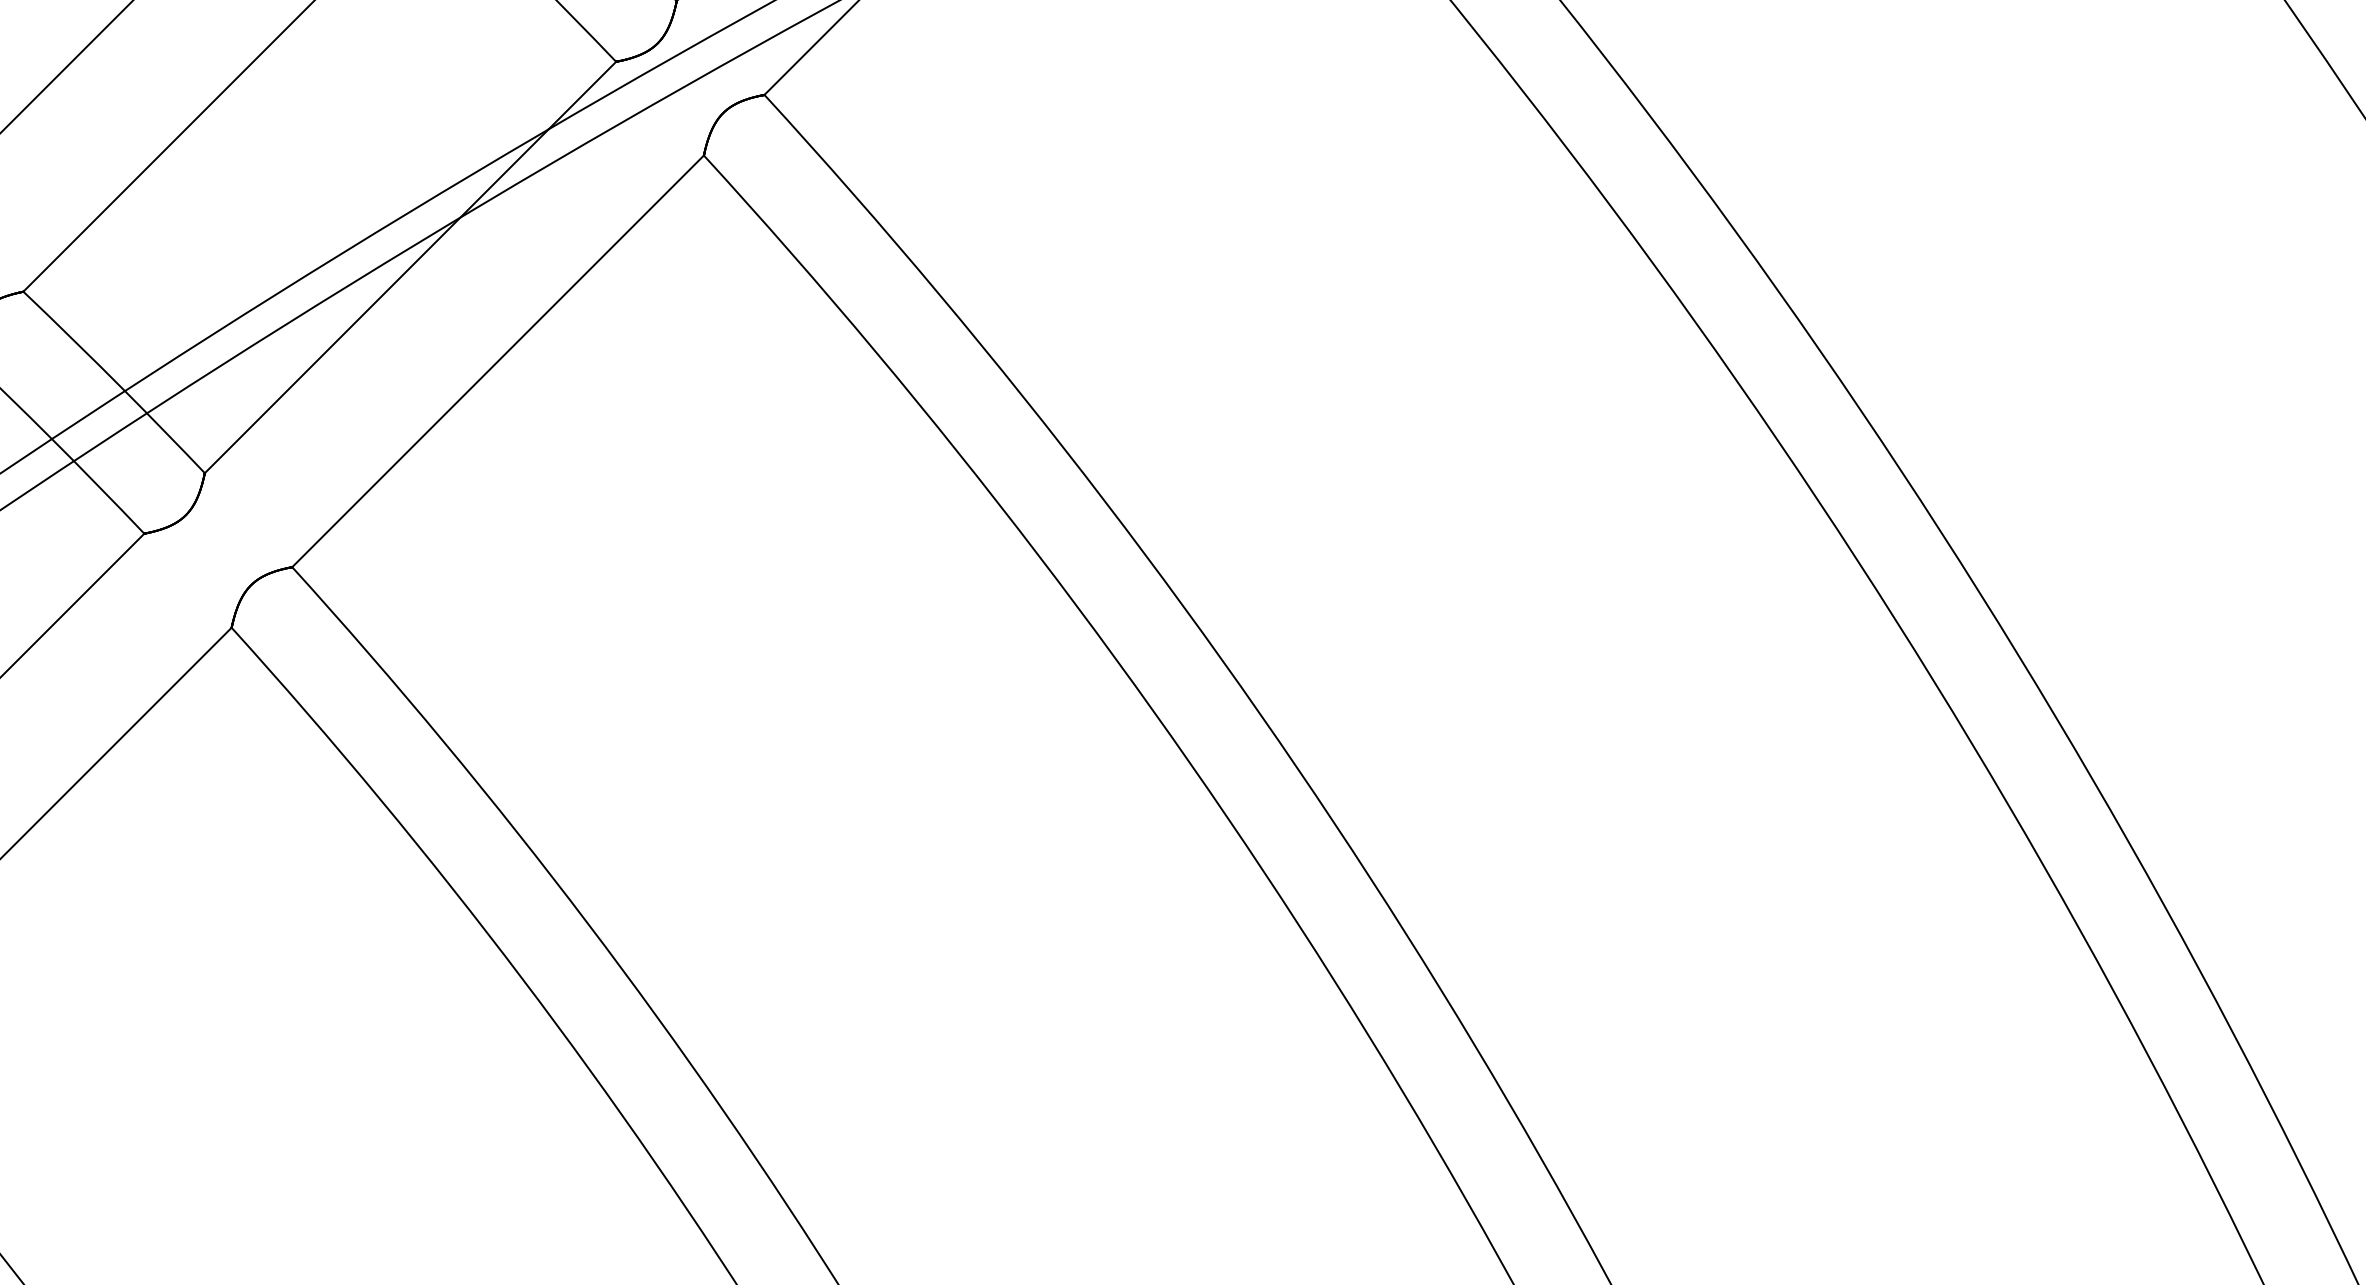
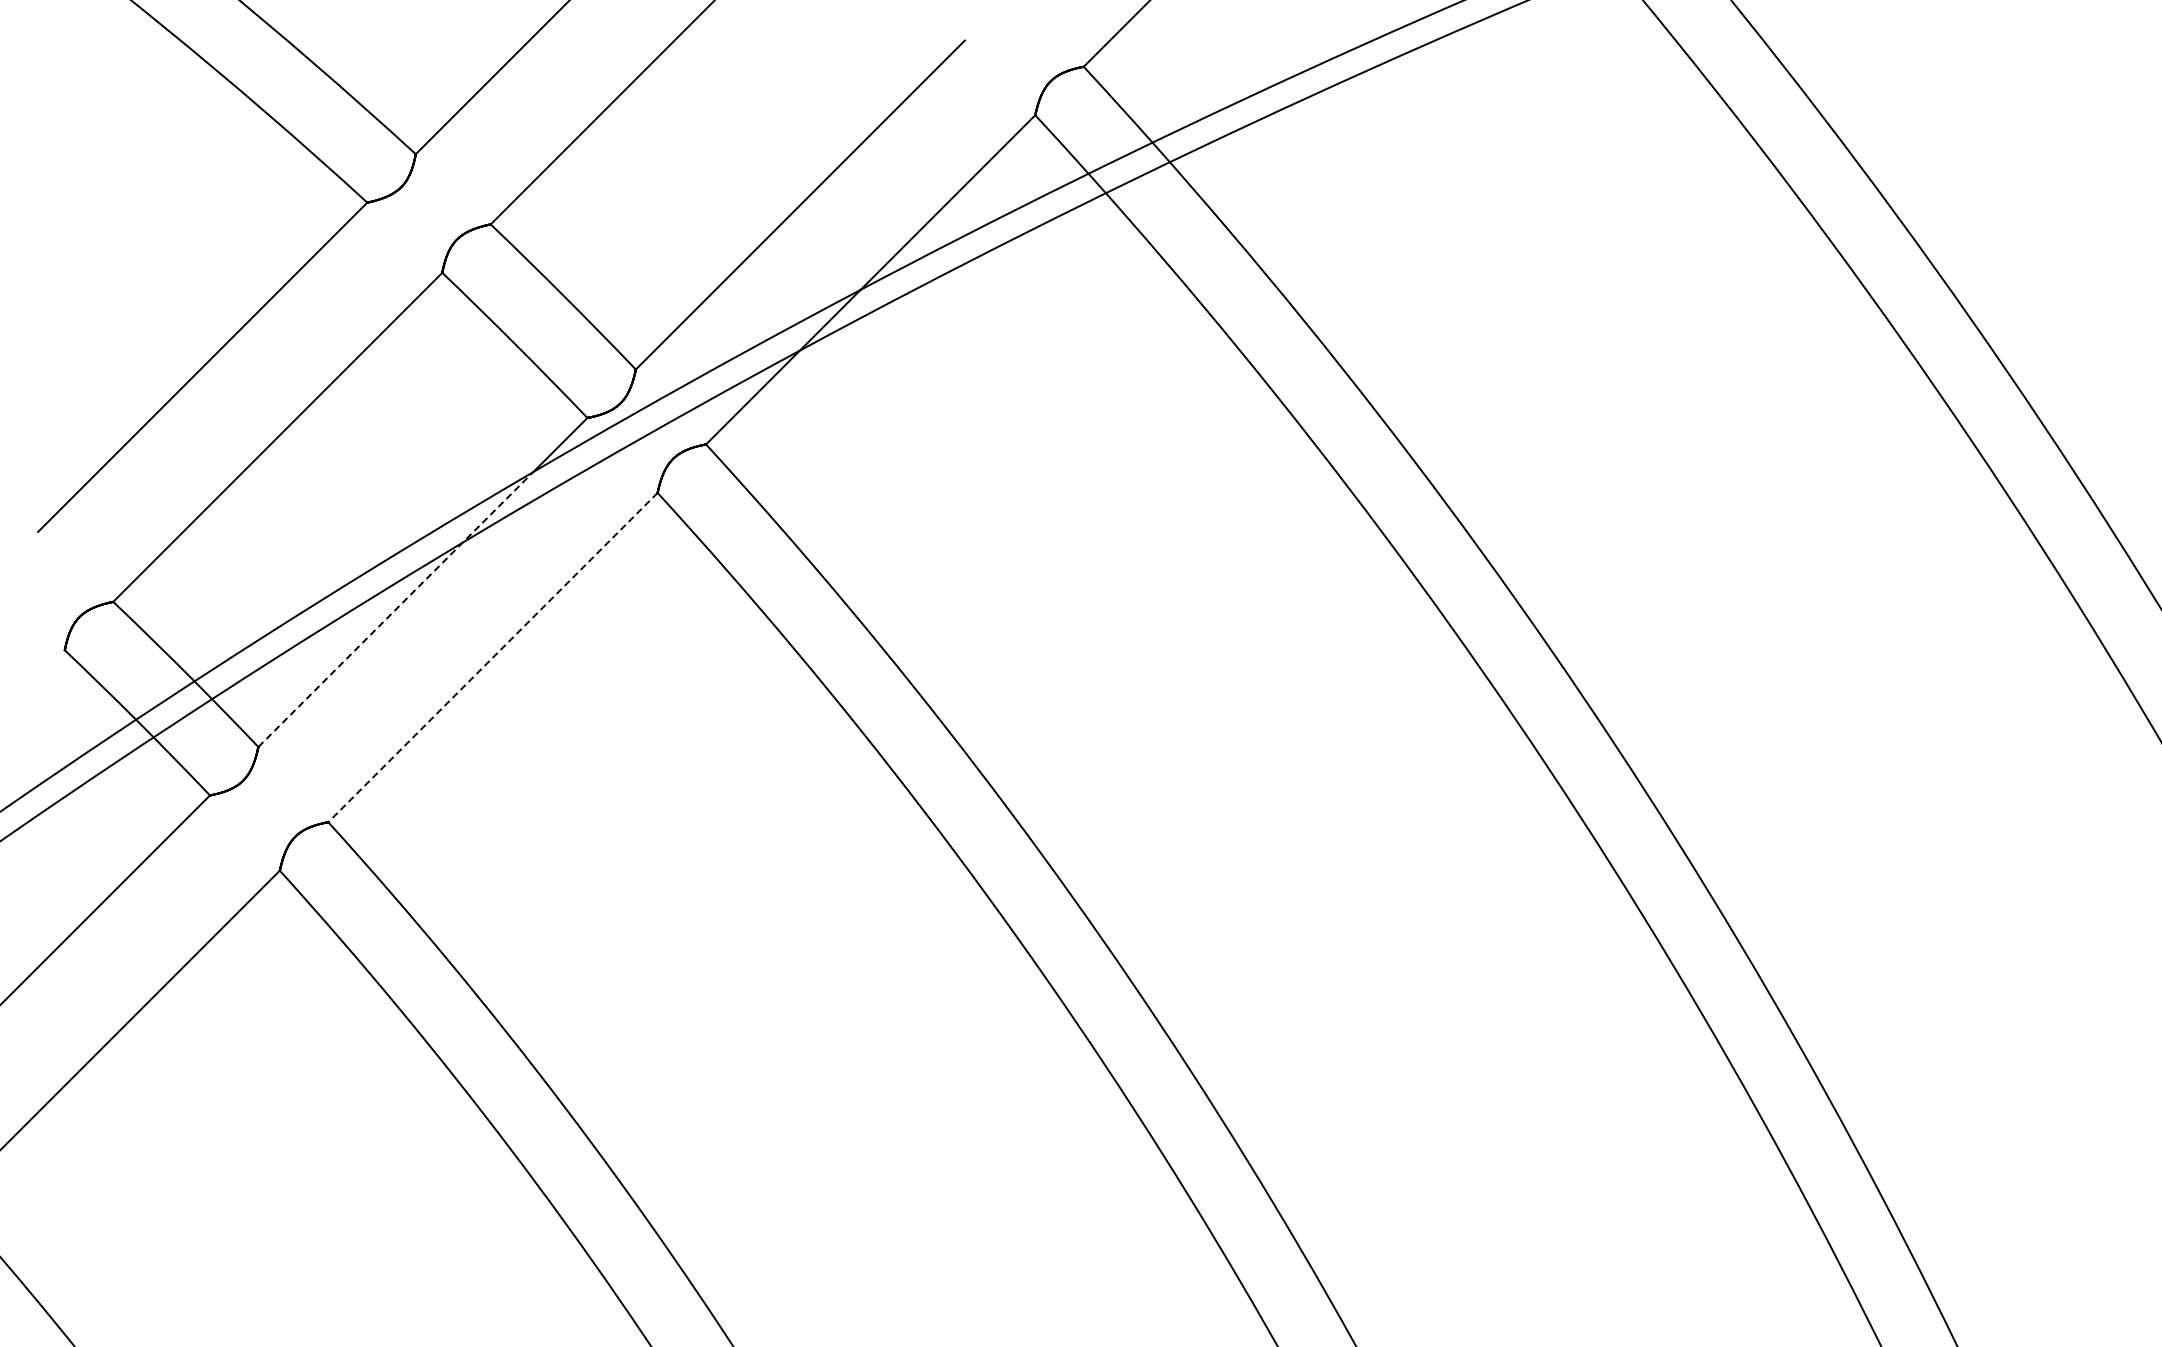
line: (376, 301) -> (395, 609), solid -> dashed
line: (497, 361) -> (492, 657), solid -> dashed

